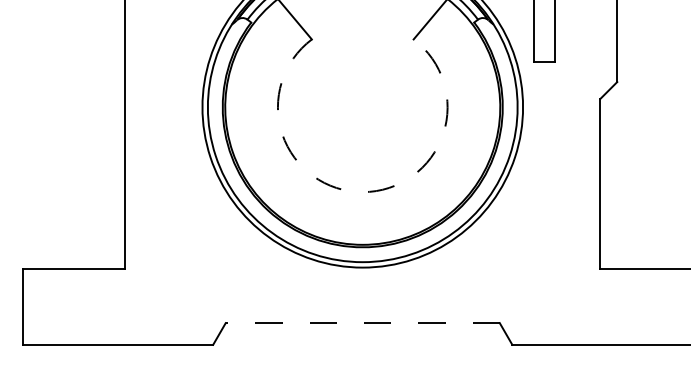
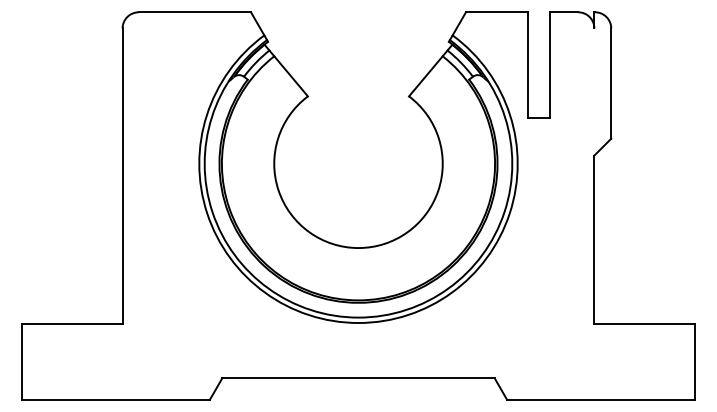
arc: (362, 192) -> (358, 248), dashed -> solid
line: (362, 323) -> (358, 378), dashed -> solid

